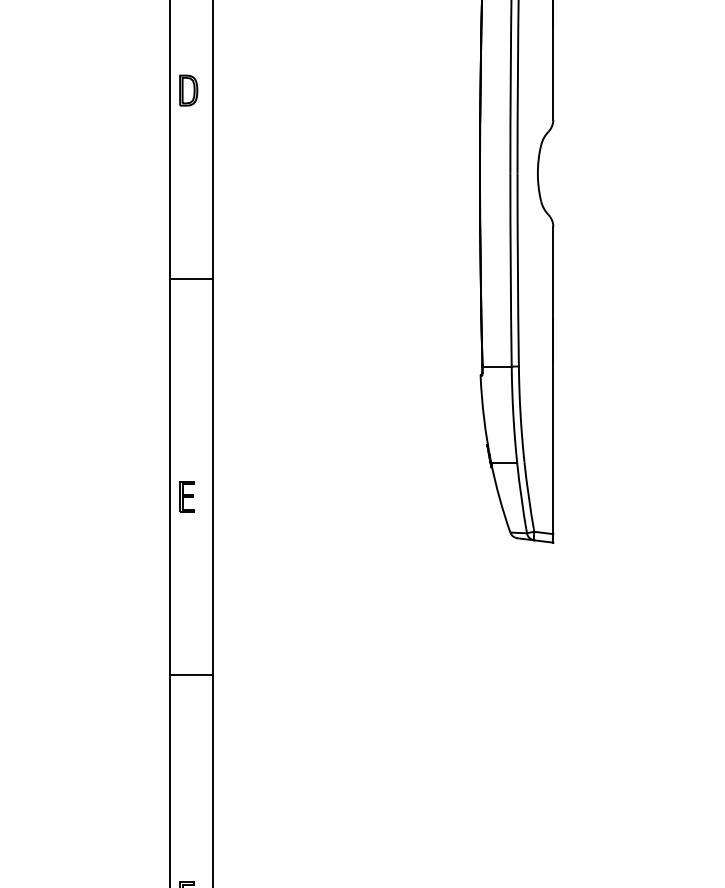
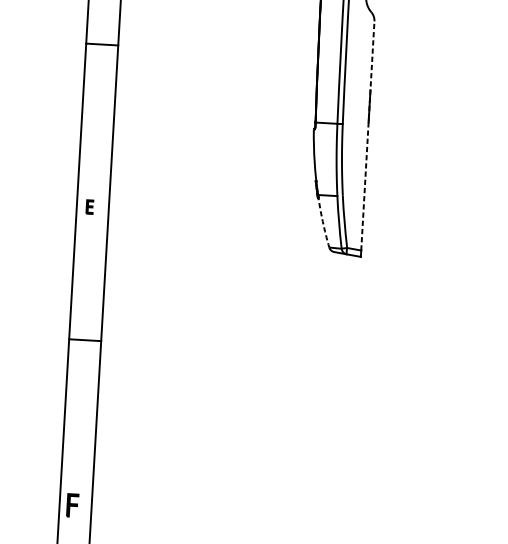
line: (553, 380) -> (367, 136), solid -> dashed
part: (186, 496) -> (89, 206), size x0.6
arc: (499, 498) -> (322, 221), solid -> dashed

